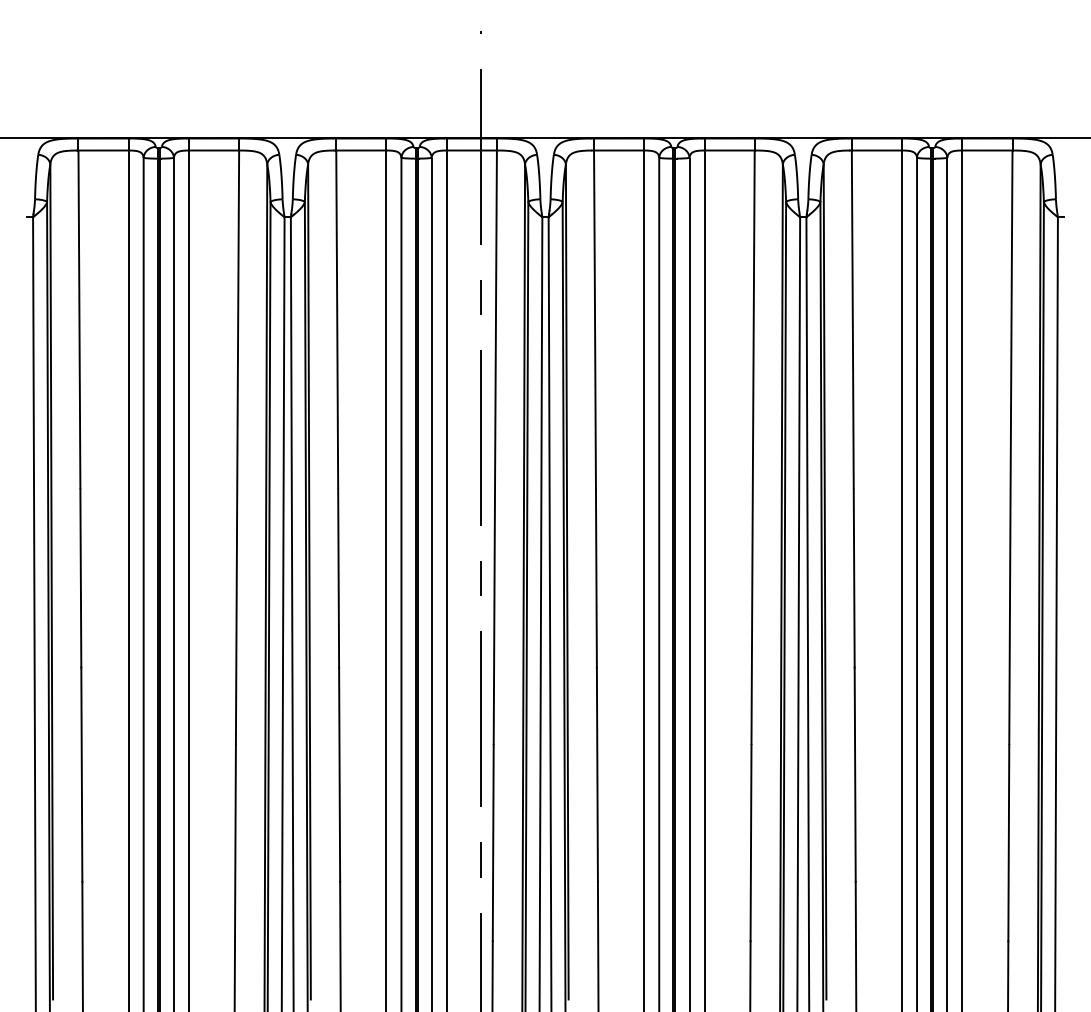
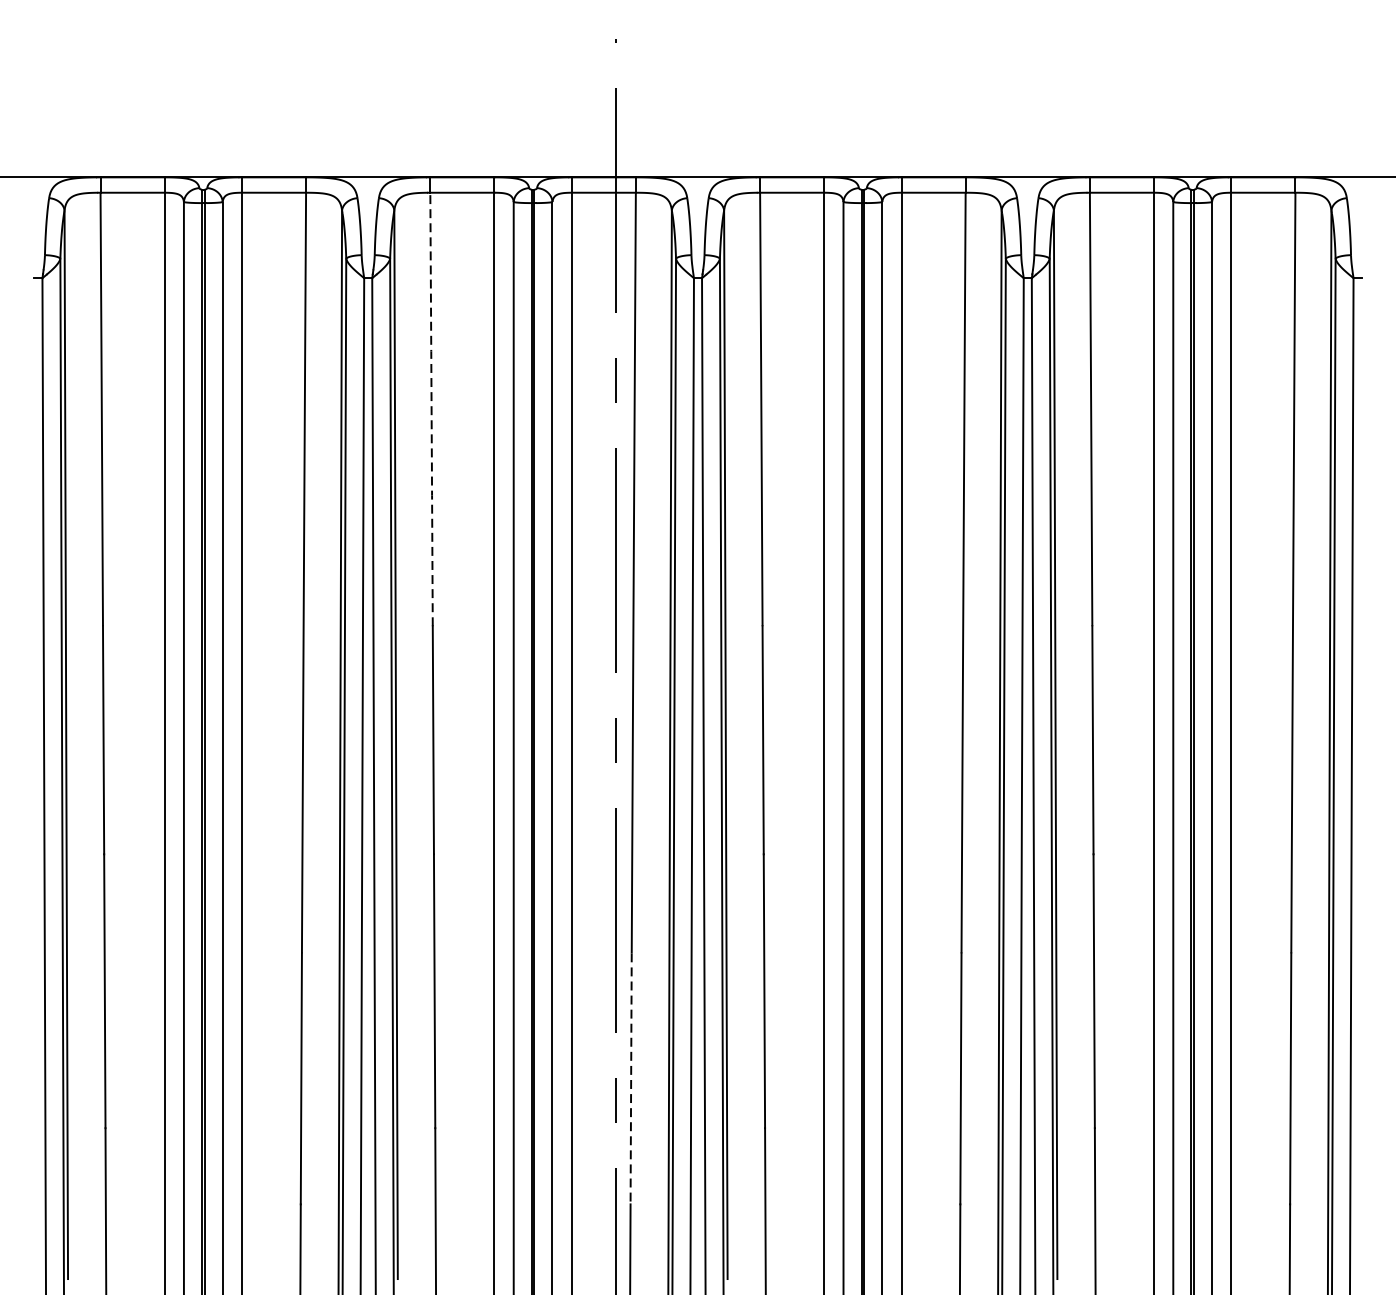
line: (337, 319) -> (431, 408), solid -> dashed
line: (493, 843) -> (631, 1079), solid -> dashed

